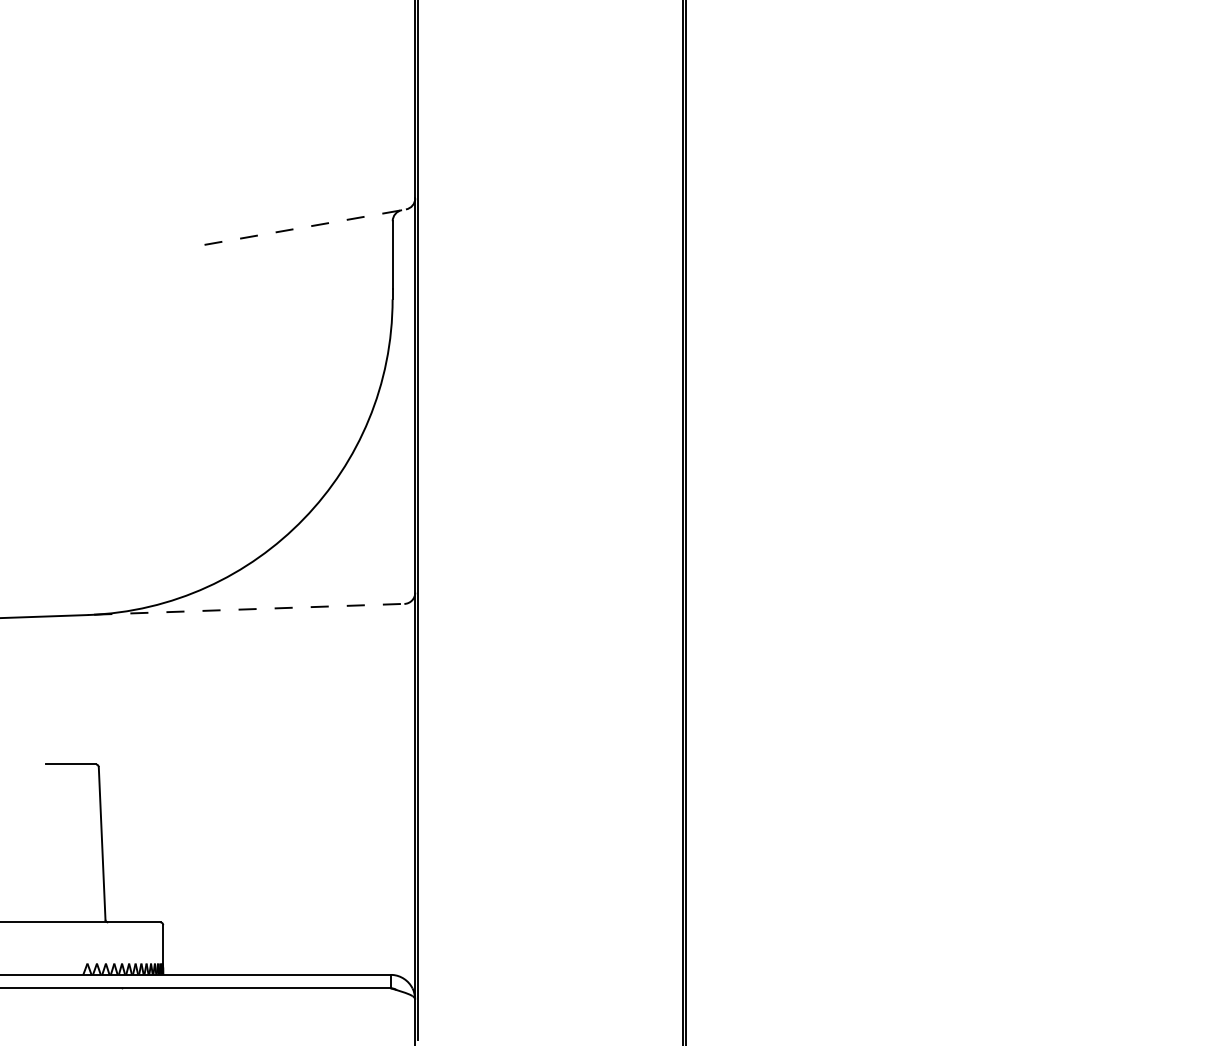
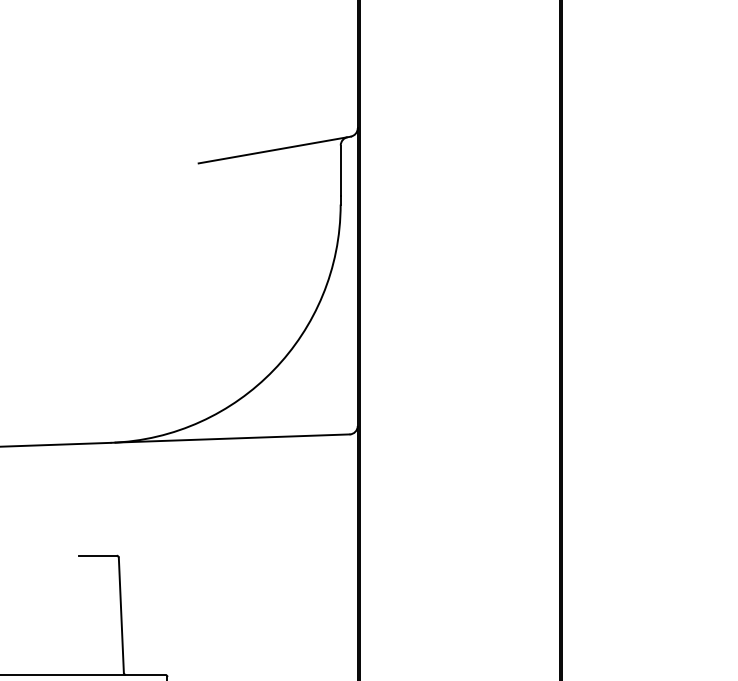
line: (305, 227) -> (274, 150), dashed -> solid
line: (249, 609) -> (232, 438), dashed -> solid

